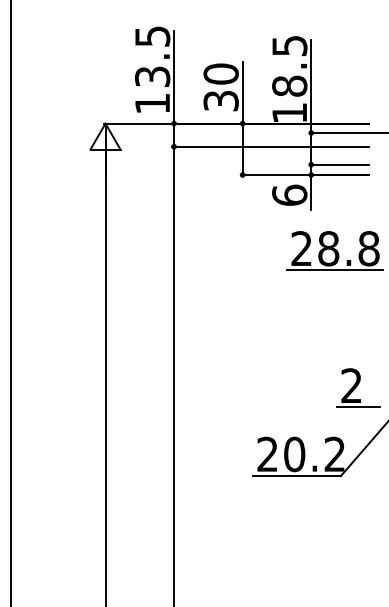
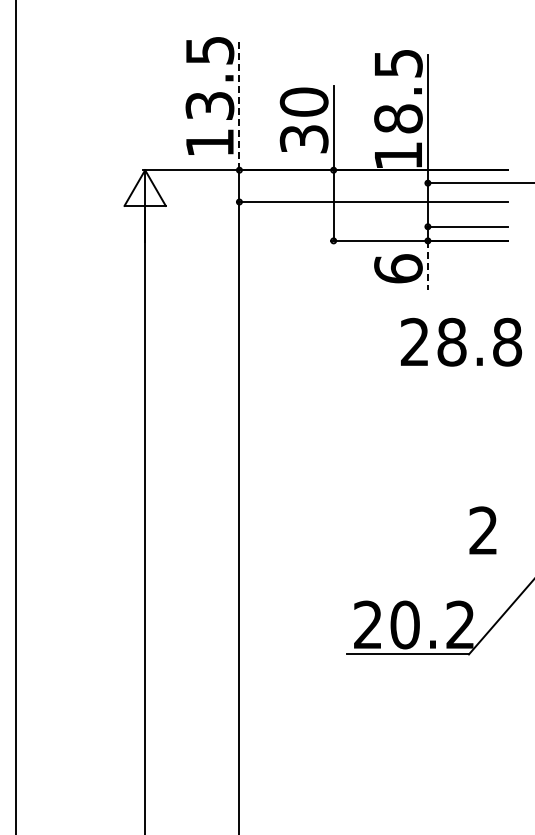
line: (174, 77) -> (239, 106), solid -> dashed
line: (310, 192) -> (427, 265), solid -> dashed
line: (334, 270) -> (460, 371), removed
line: (358, 407) -> (492, 560), removed

